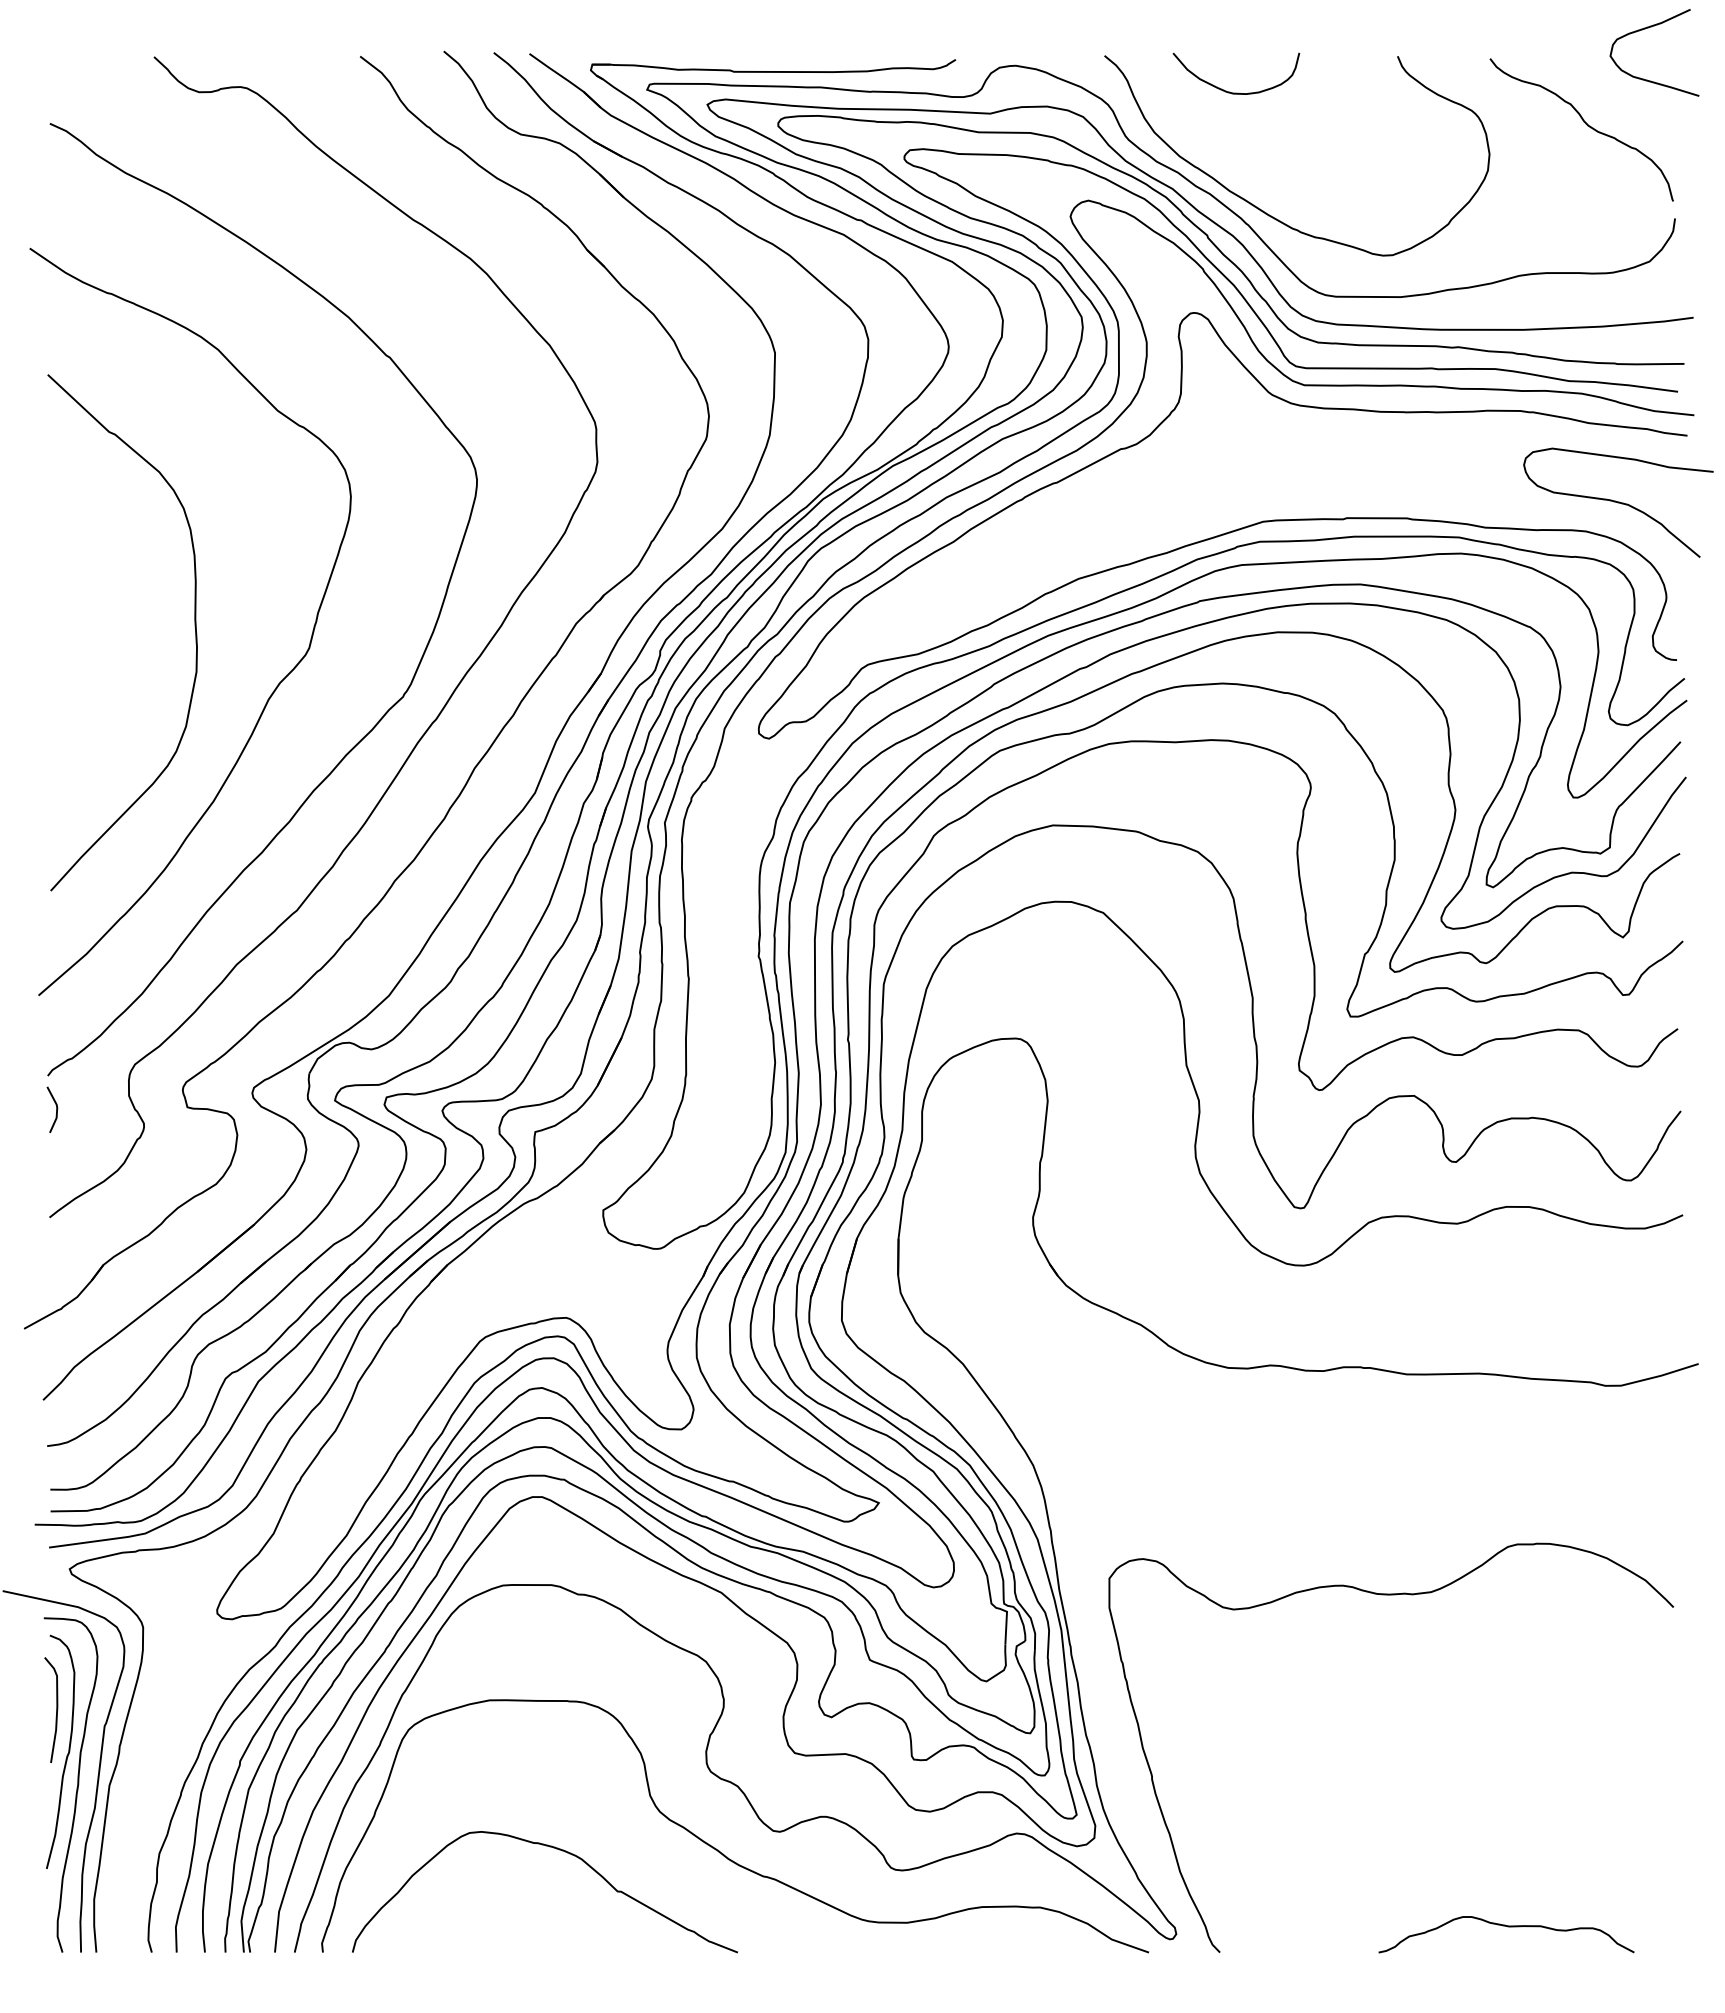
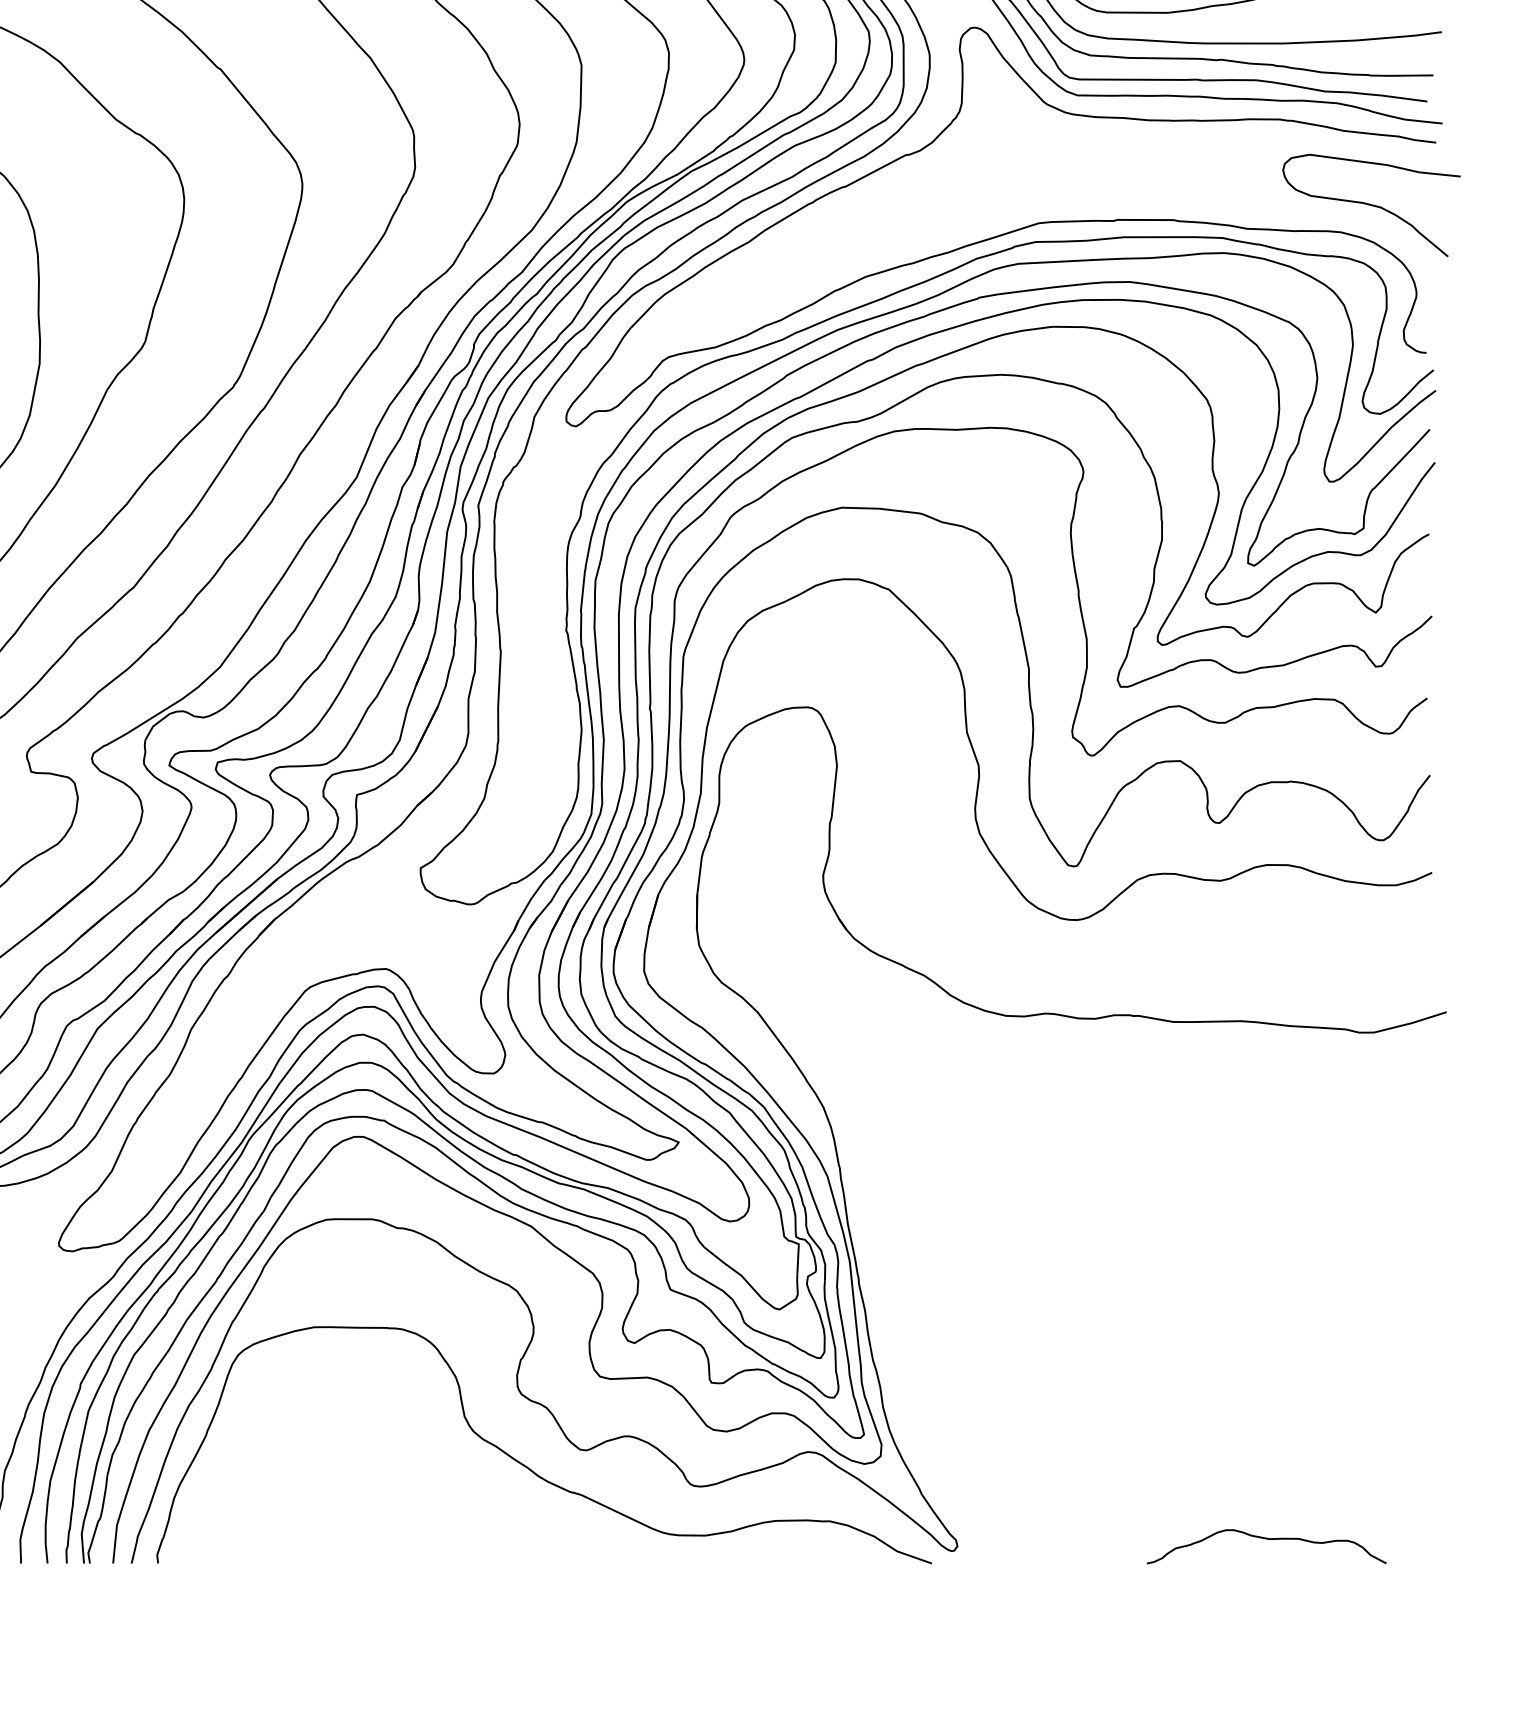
curve: (1391, 1595) -> (1159, 1229), removed
curve: (559, 1850) -> (379, 1467), removed

